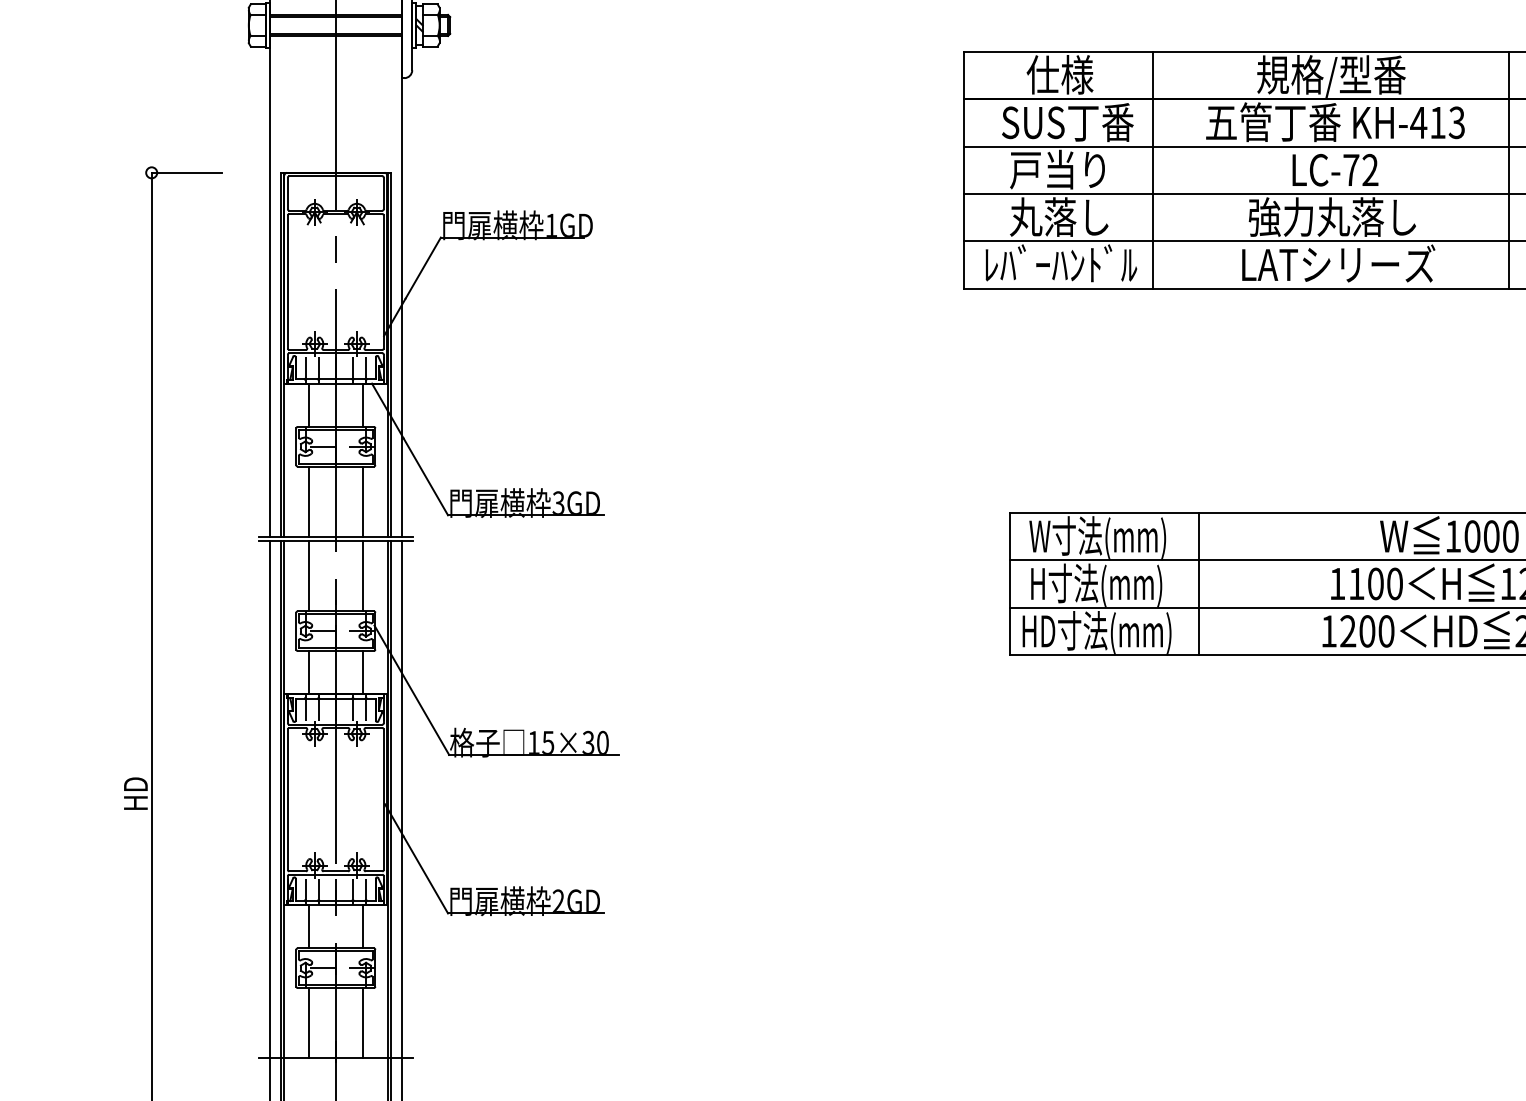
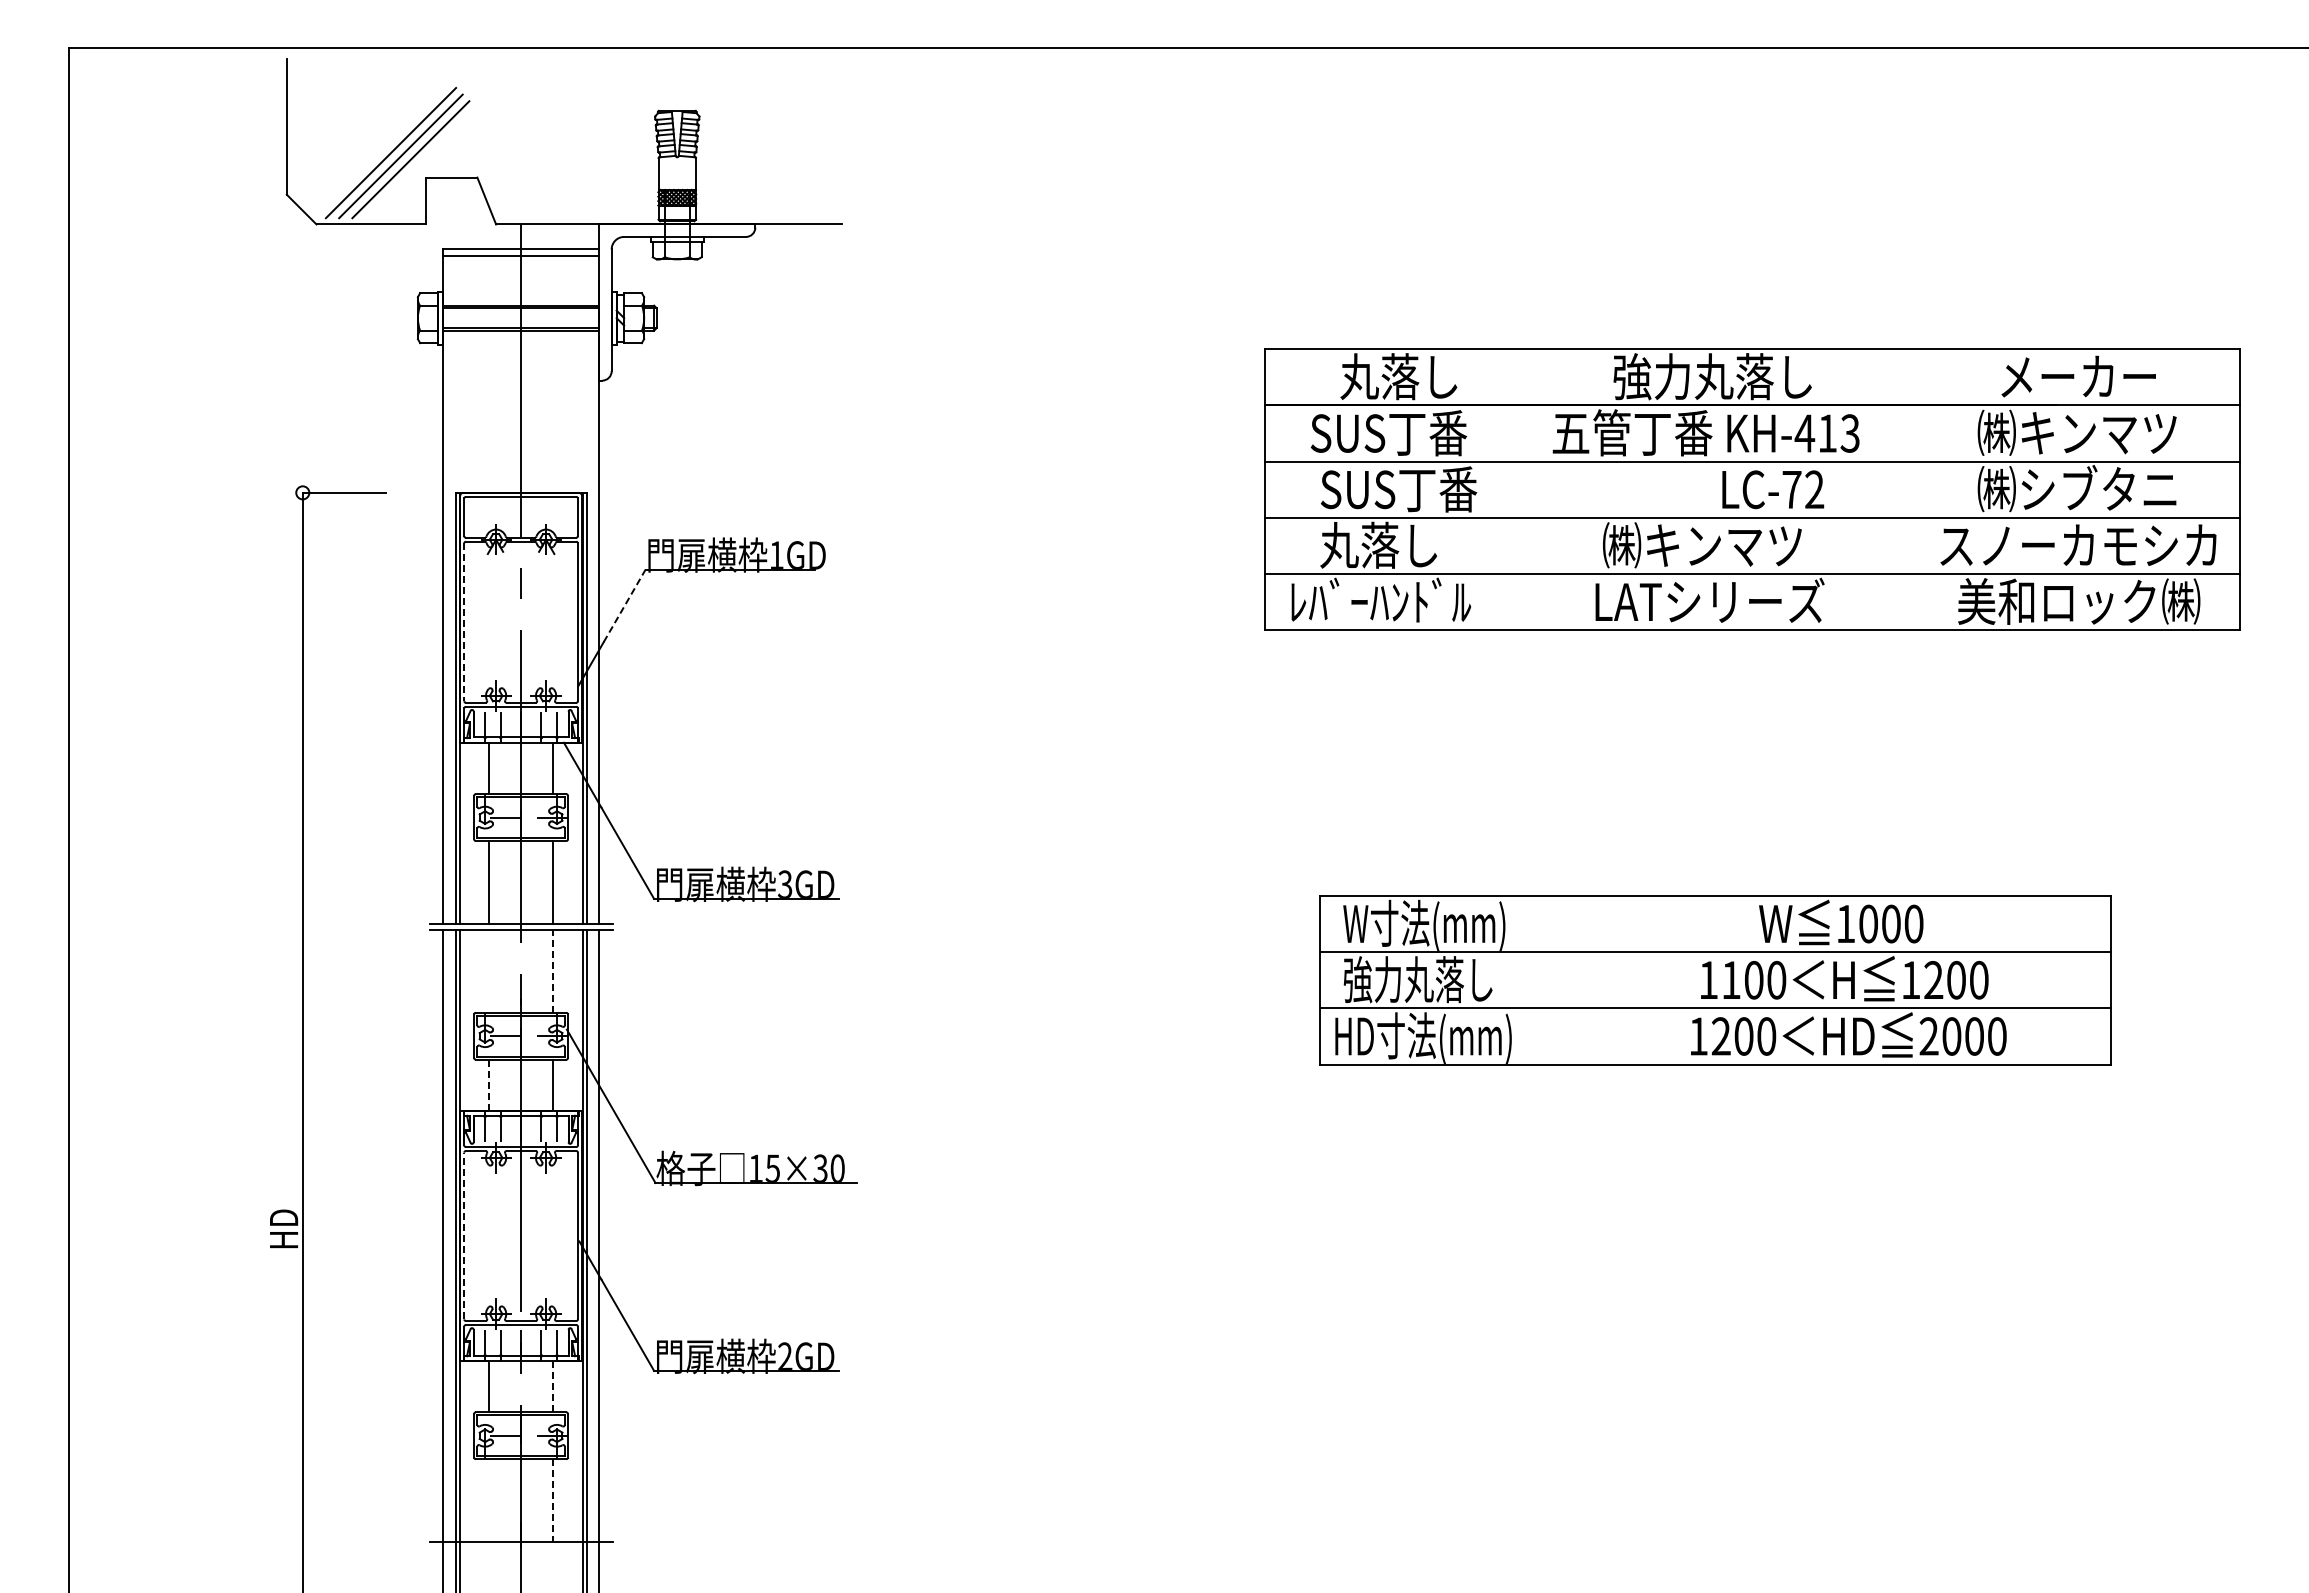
text: (1075, 74) -> (1398, 376), 仕様 -> 丸落し
text: (1340, 76) -> (1712, 378), 規格/型番 -> 強力丸落し
text: (1075, 169) -> (1398, 488), 戸当り -> SUS丁番
line: (1153, 170) -> (1490, 489), removed
text: (1335, 170) -> (1773, 489), moved
line: (1508, 170) -> (1911, 489), removed
text: (1332, 216) -> (1702, 544), 強力丸落し -> ㈱キンマツ
line: (423, 267) -> (624, 605), solid -> dashed
line: (288, 282) -> (464, 622), solid -> dashed
line: (309, 575) -> (489, 970), removed
line: (363, 576) -> (553, 971), solid -> dashed
line: (1199, 583) -> (1544, 979), removed
text: (1095, 585) -> (1421, 981), H寸法(mm) -> 強力丸落し
line: (309, 672) -> (489, 1085), solid -> dashed
line: (288, 799) -> (464, 1235), solid -> dashed
line: (363, 926) -> (553, 1386), solid -> dashed
line: (309, 1022) -> (489, 1500), removed
line: (363, 1022) -> (553, 1500), solid -> dashed

